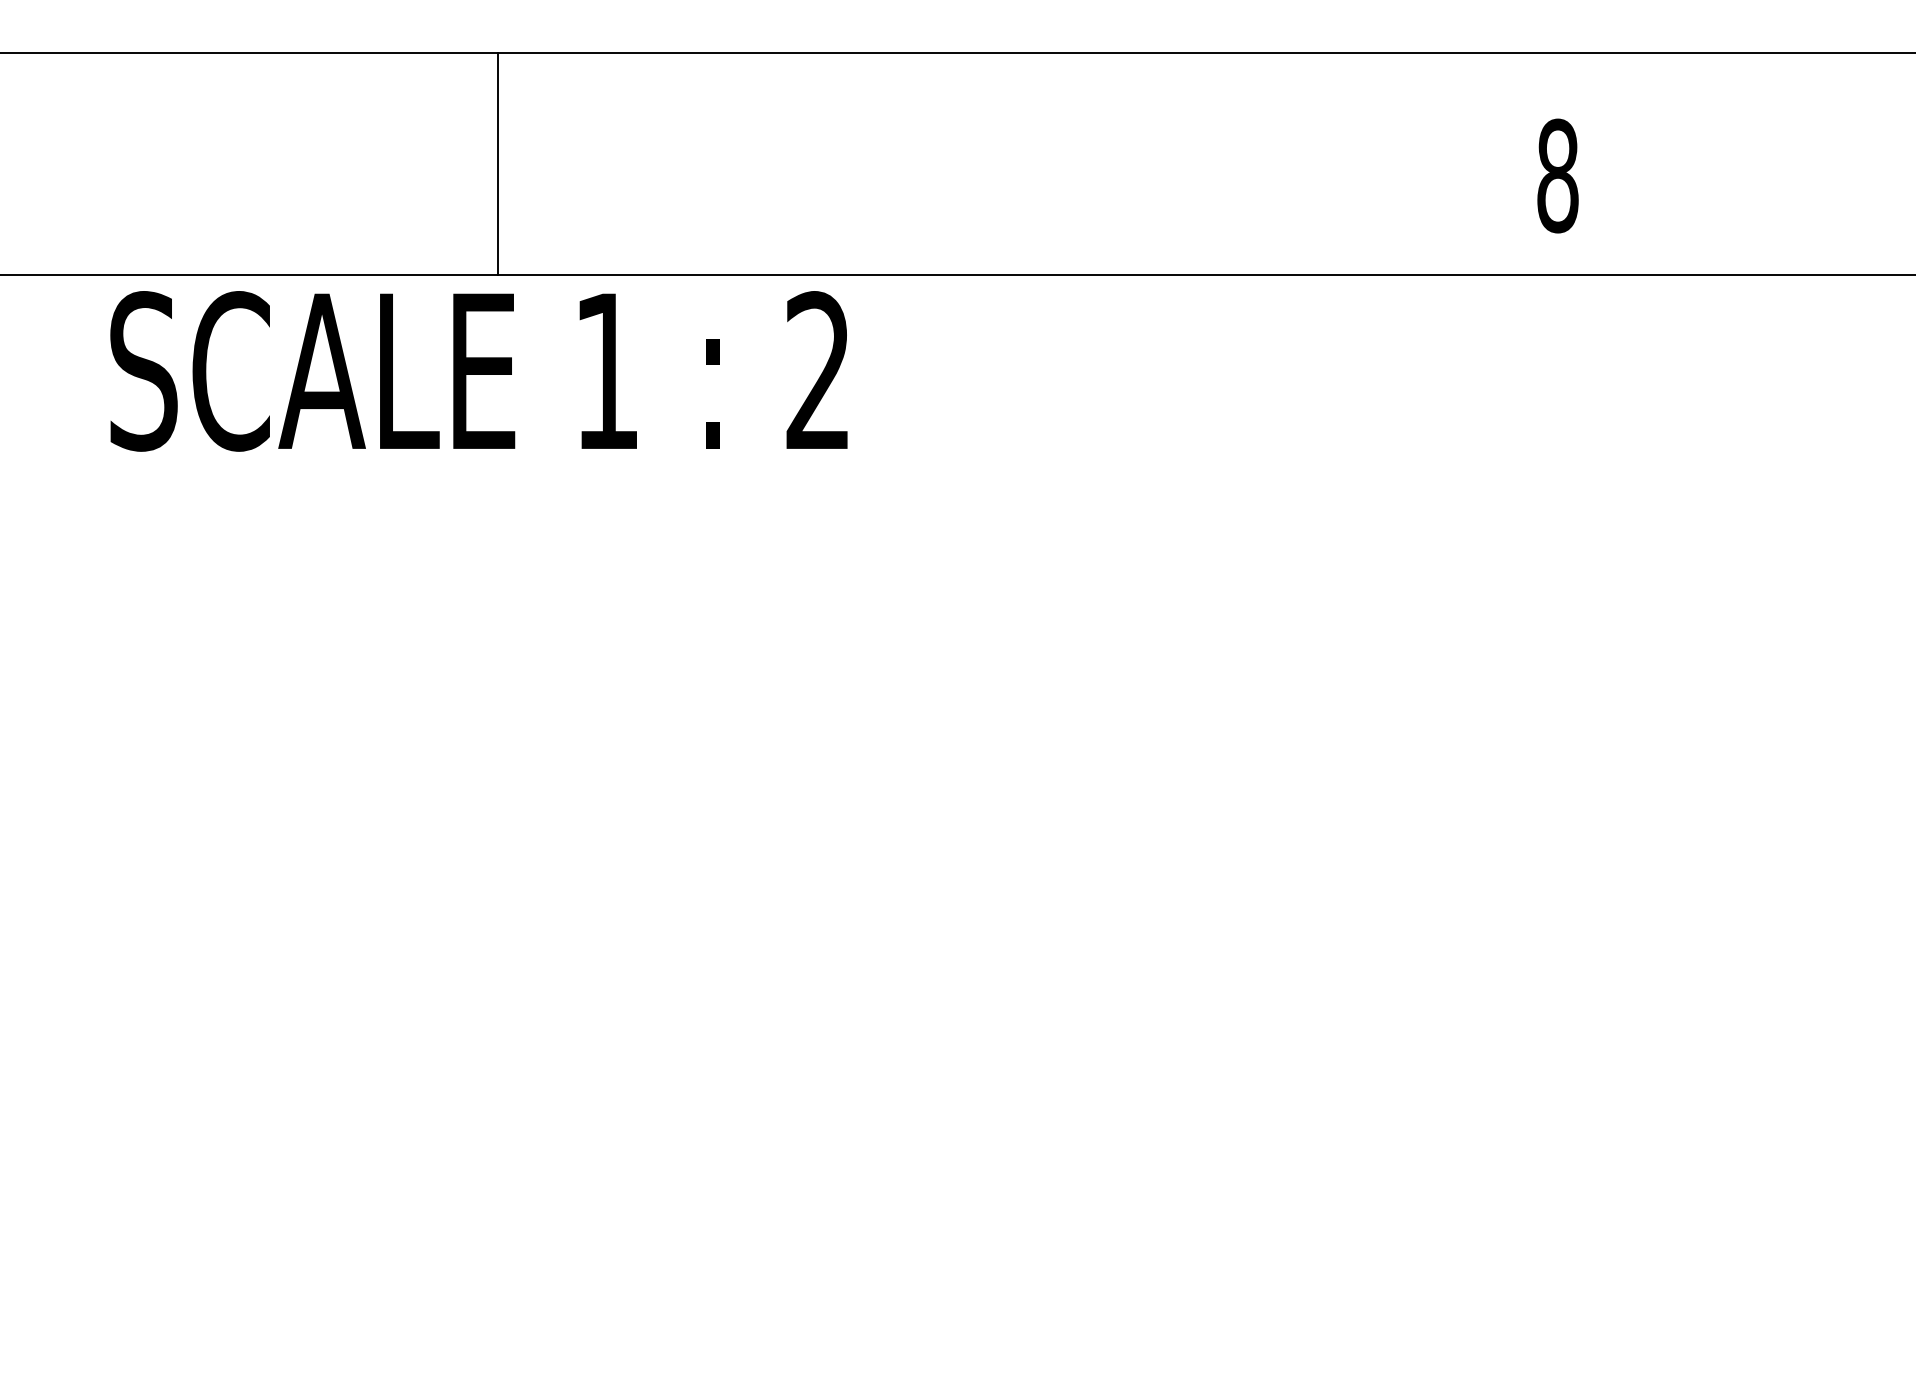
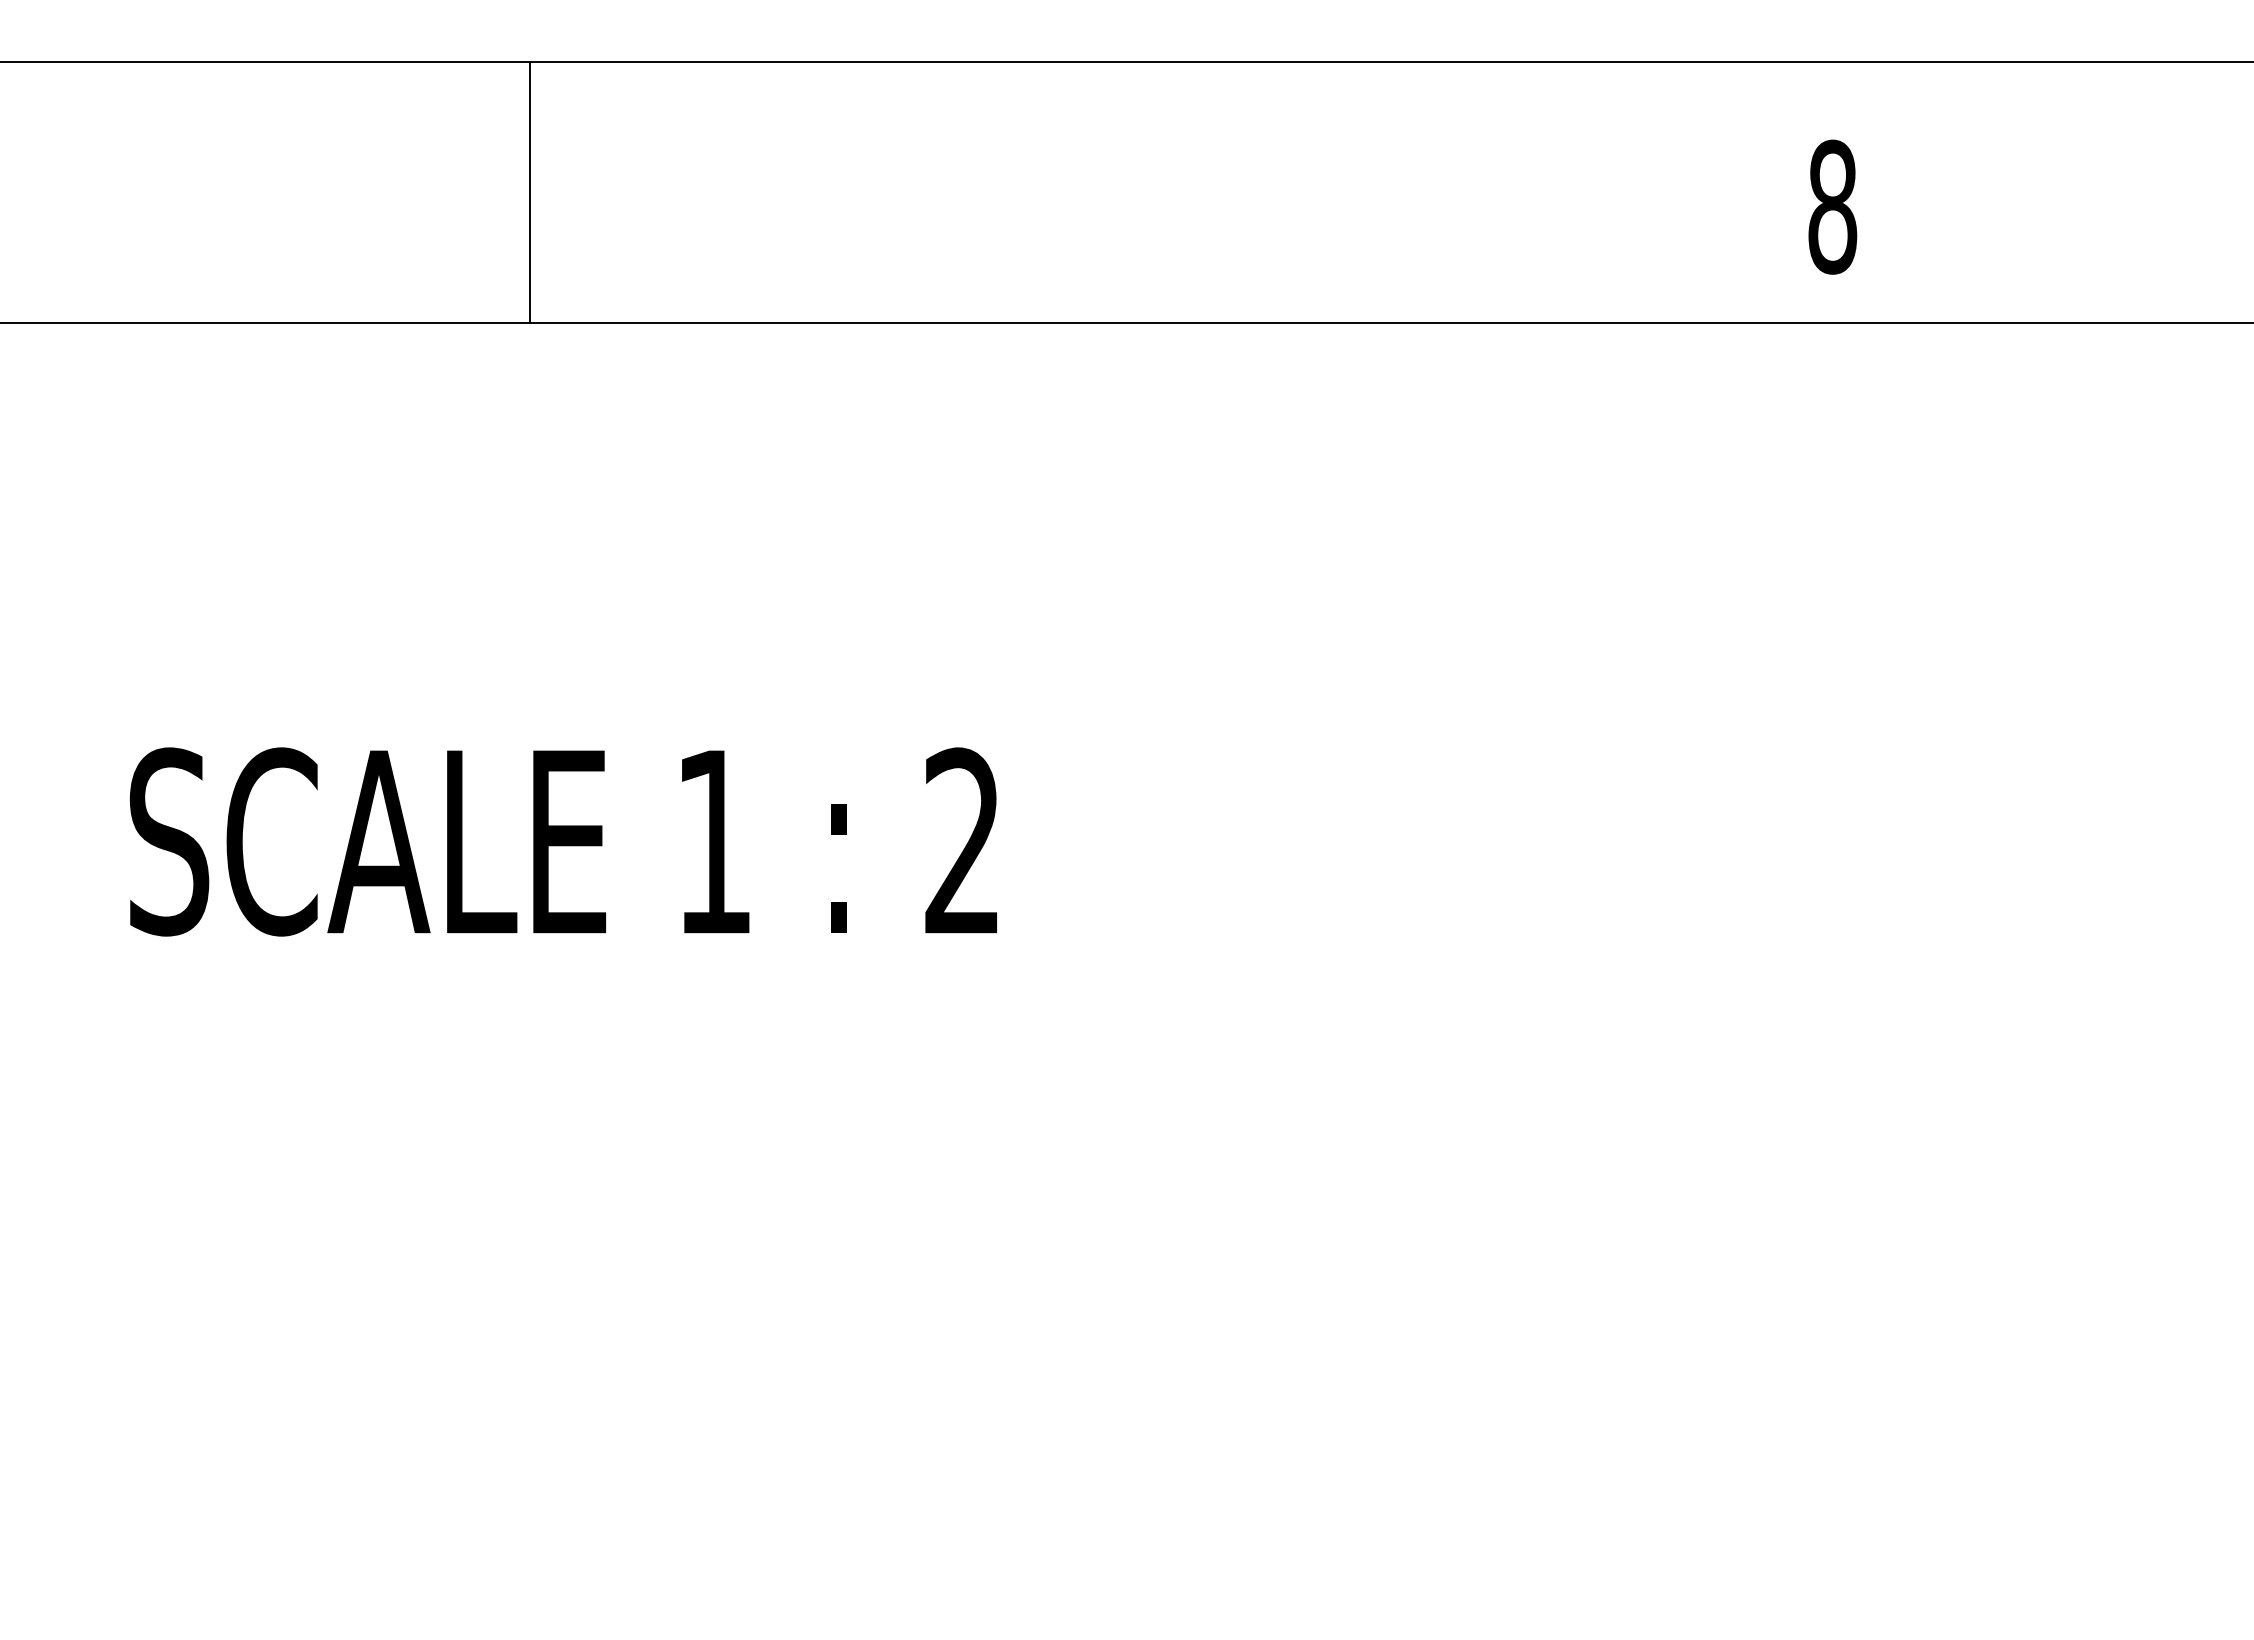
line: (498, 163) -> (530, 192), moved
text: (478, 370) -> (562, 841), moved

